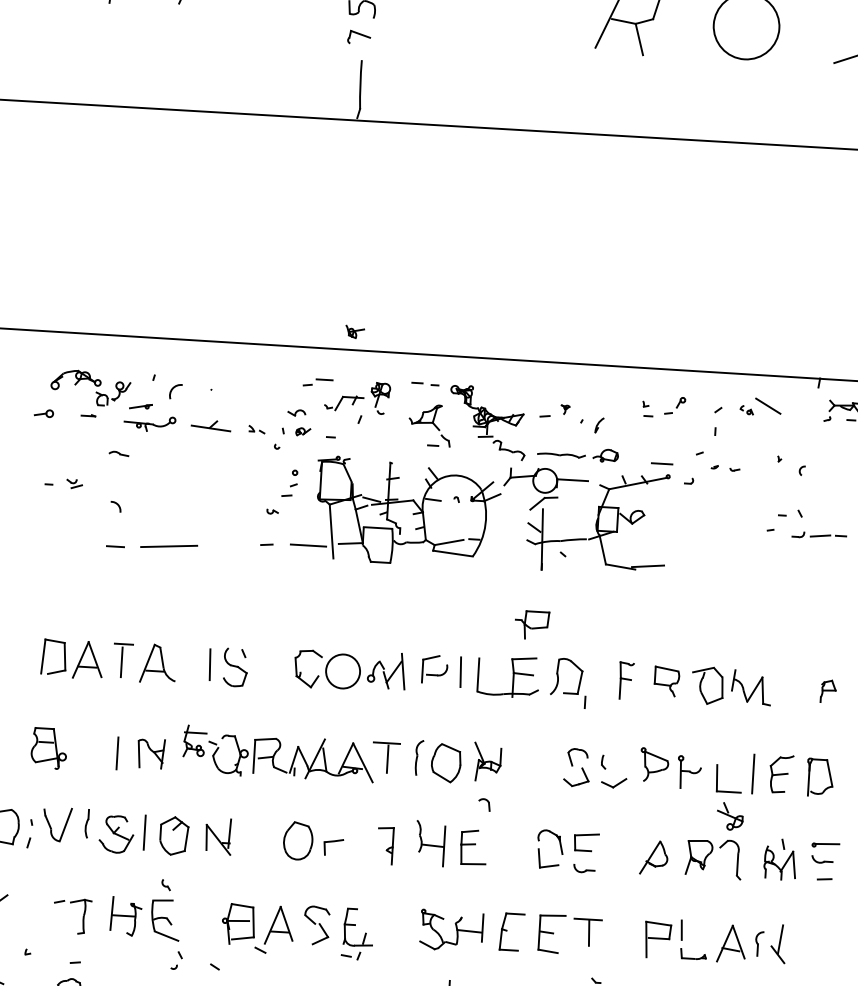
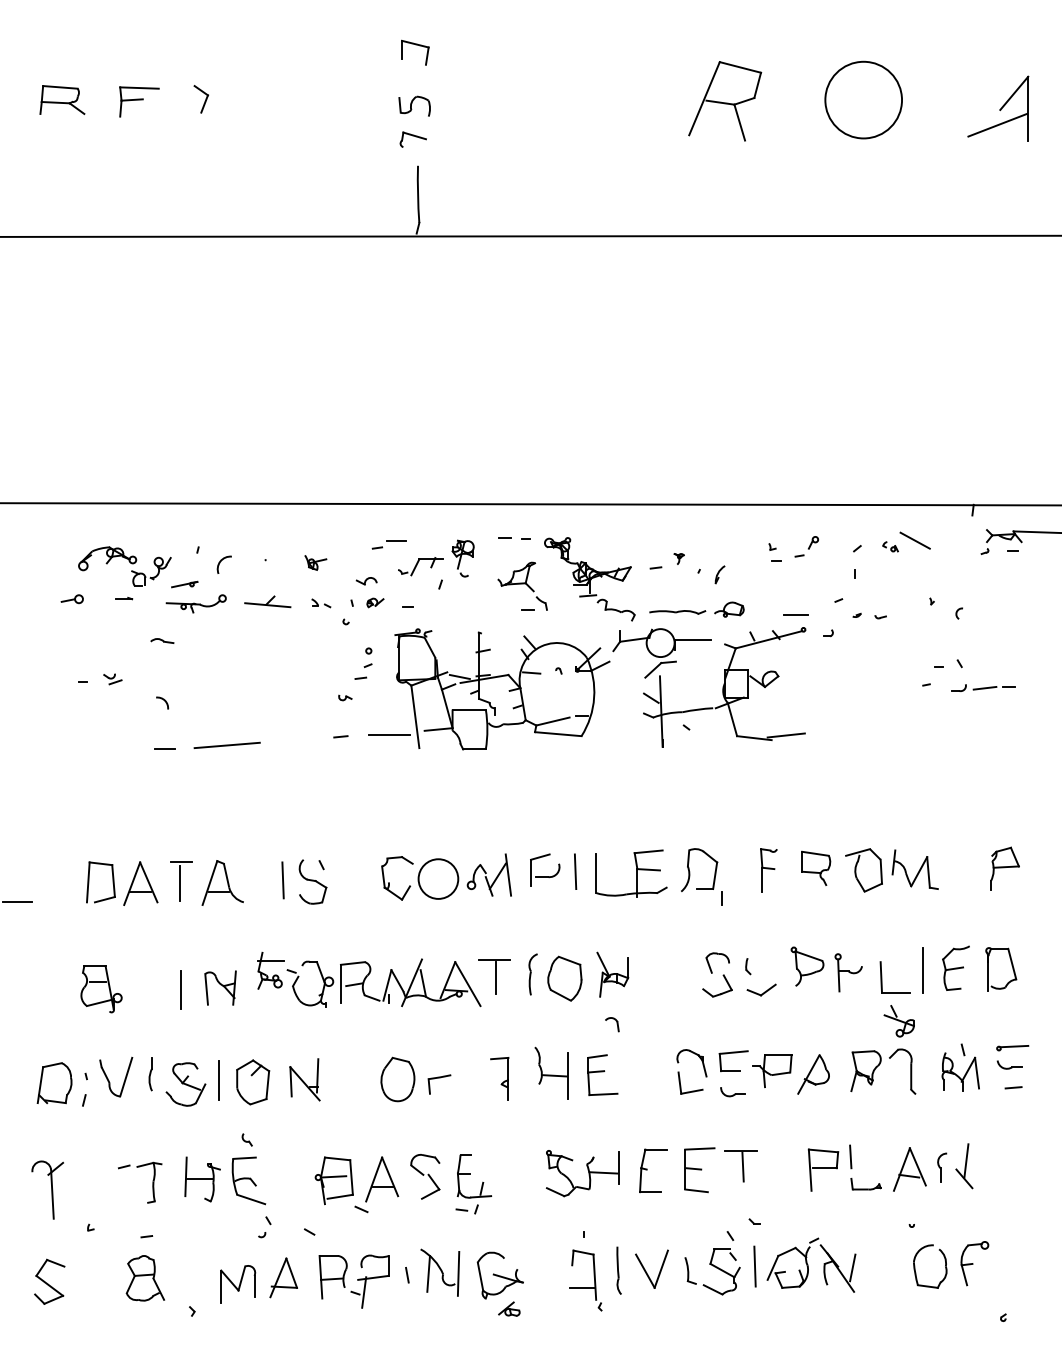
part: (354, 331) -> (315, 562), moved
part: (532, 624) -> (772, 1070), moved
part: (828, 691) -> (1004, 868), size x1.67

